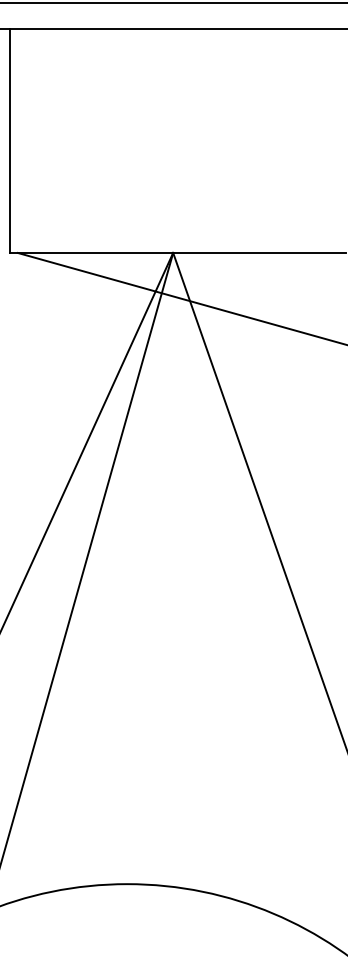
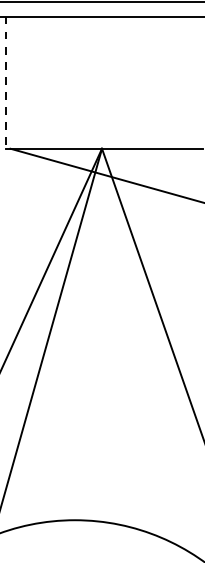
line: (10, 140) -> (6, 82), solid -> dashed

